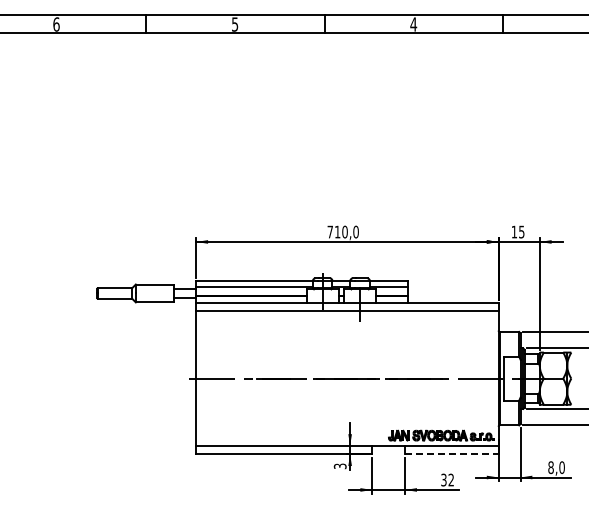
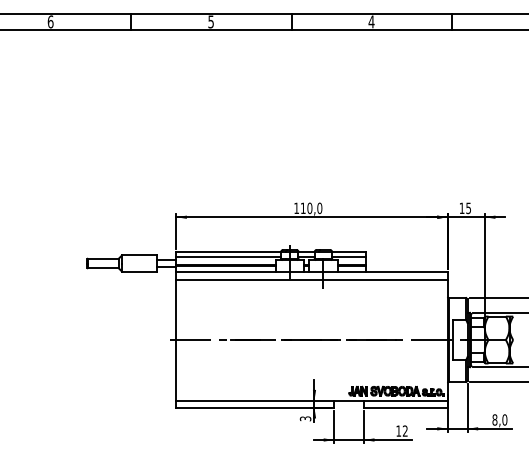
text: (329, 231) -> (295, 207), 710,0 -> 110,0
line: (451, 454) -> (405, 408), dashed -> solid
text: (443, 479) -> (398, 430), 32 -> 12

